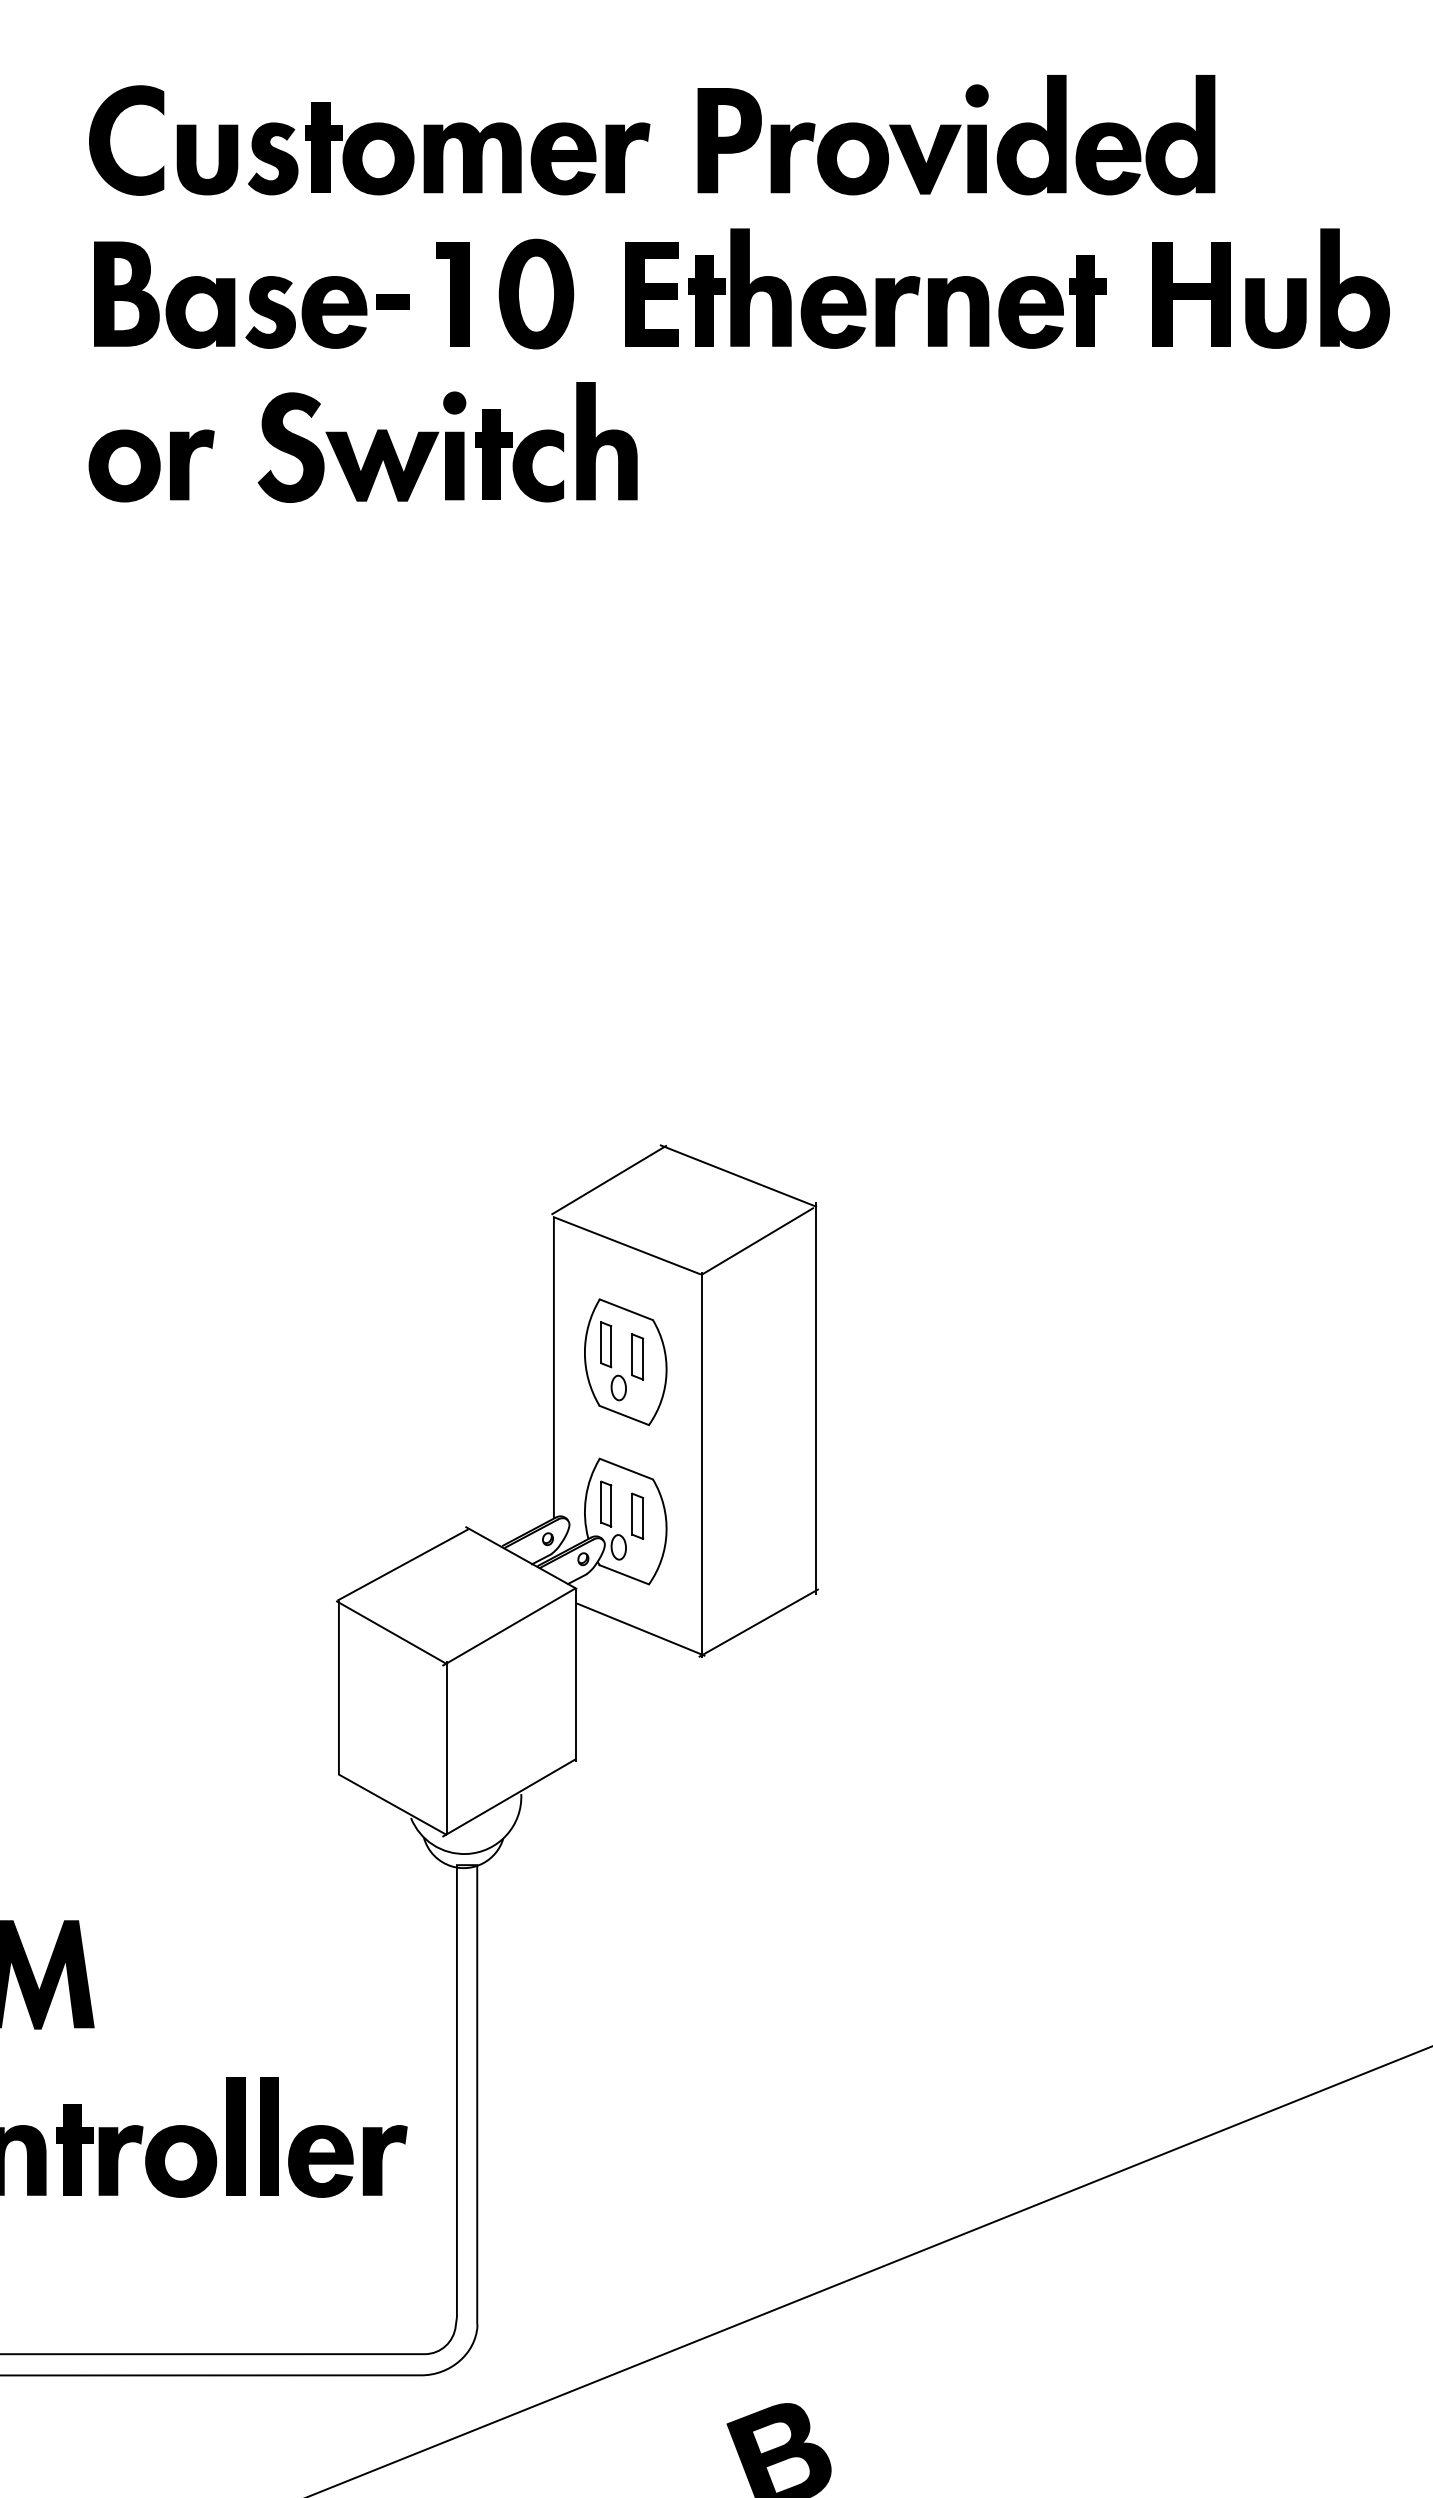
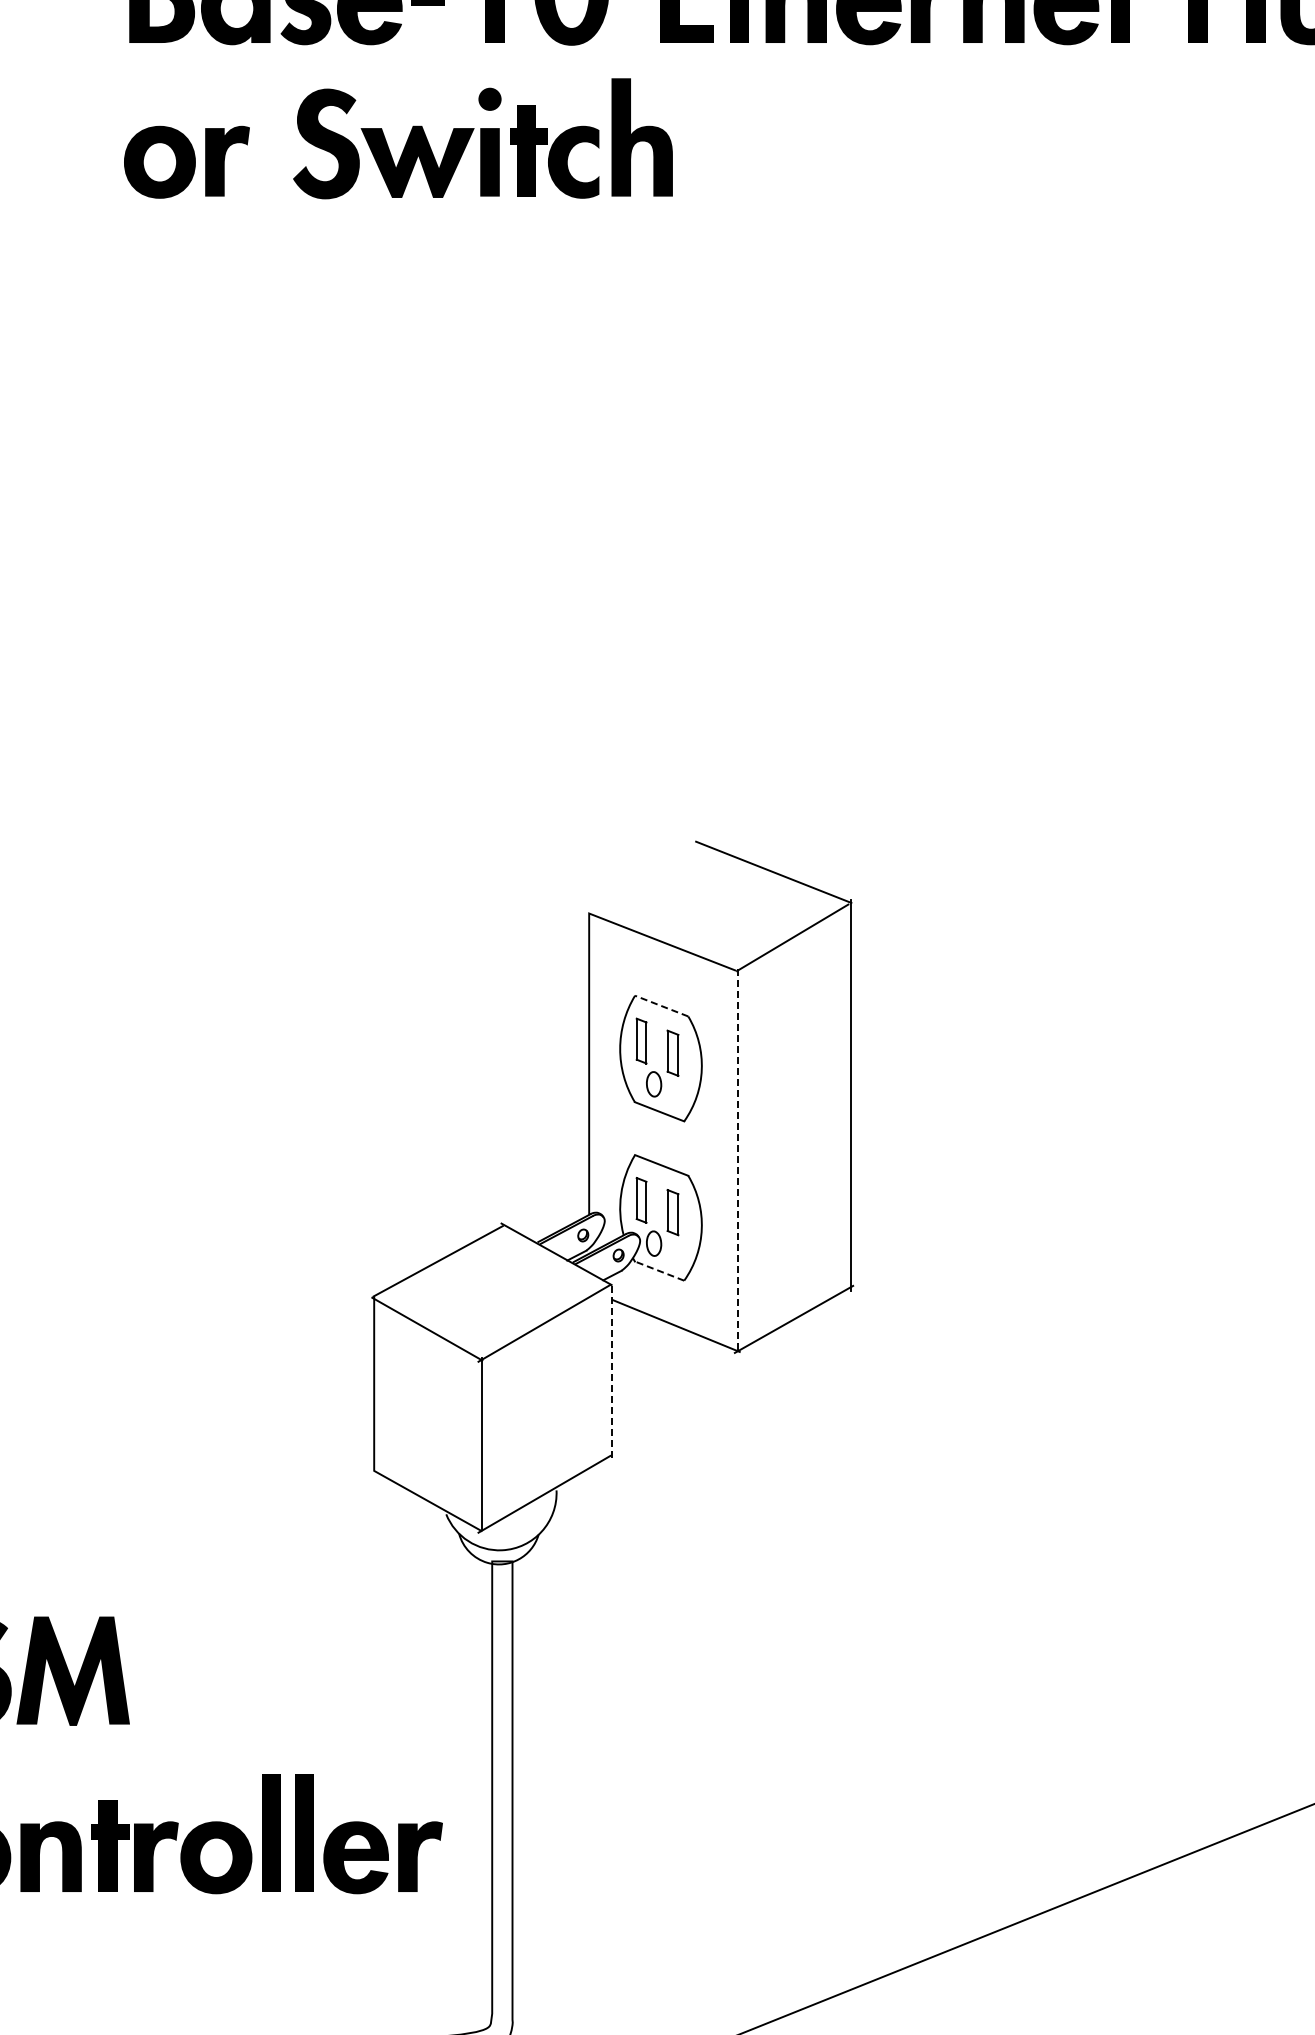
line: (609, 1180) -> (644, 876), removed
line: (626, 1309) -> (661, 1005), solid -> dashed
line: (702, 1465) -> (737, 1161), solid -> dashed
line: (623, 1574) -> (658, 1270), solid -> dashed
line: (576, 1675) -> (611, 1371), solid -> dashed

